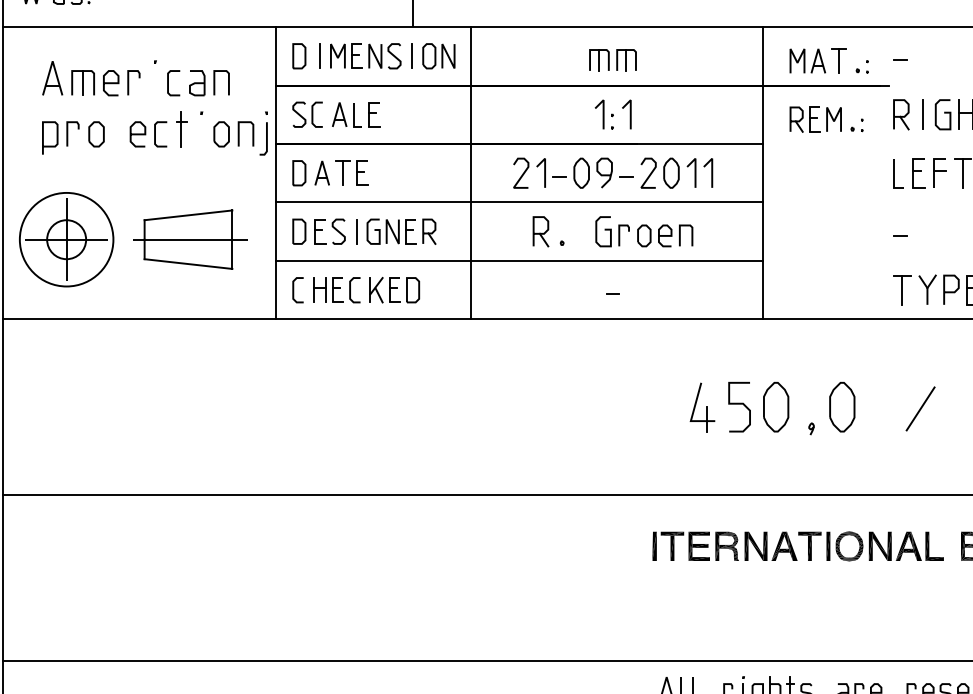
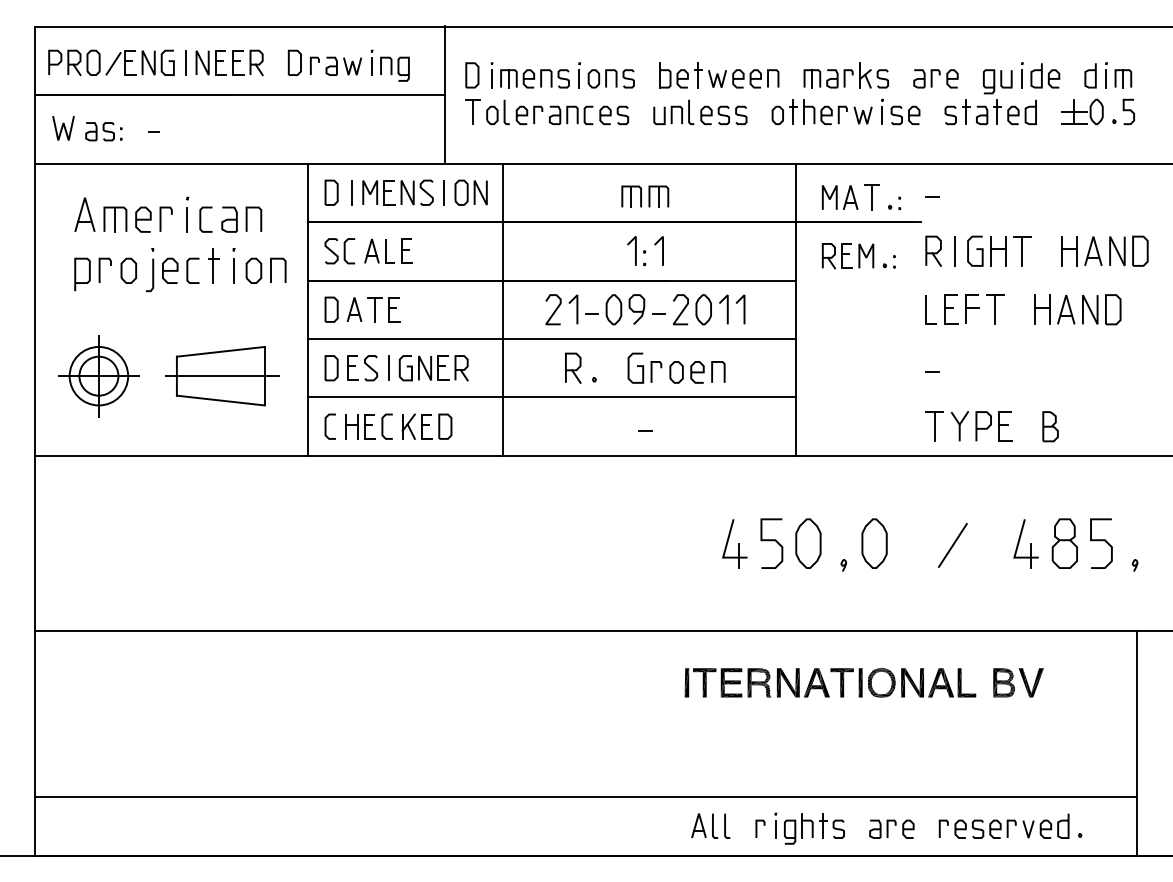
line: (155, 83) -> (187, 219), added
line: (201, 134) -> (233, 270), added
part: (264, 134) -> (150, 270), moved
circle: (66, 239) -> (98, 375), size x0.62

